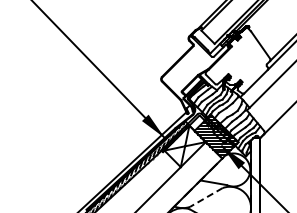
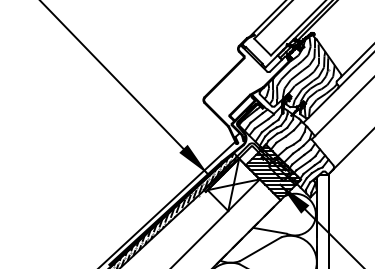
hatch: (236, 60) -> (298, 76), added
line: (206, 197) -> (260, 249), dashed -> solid

